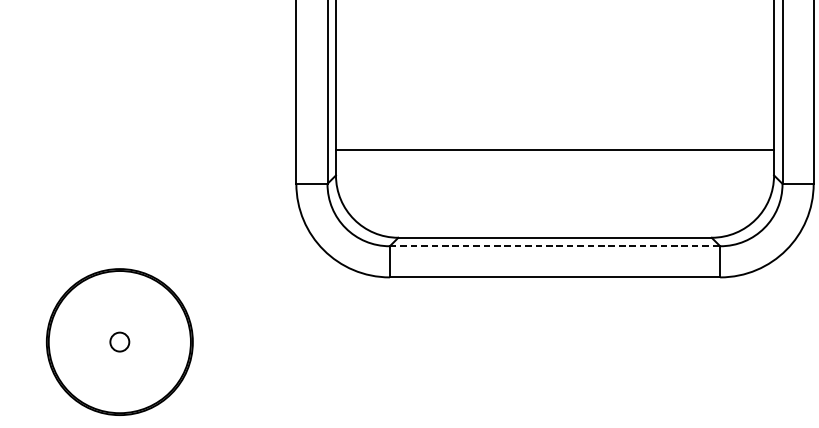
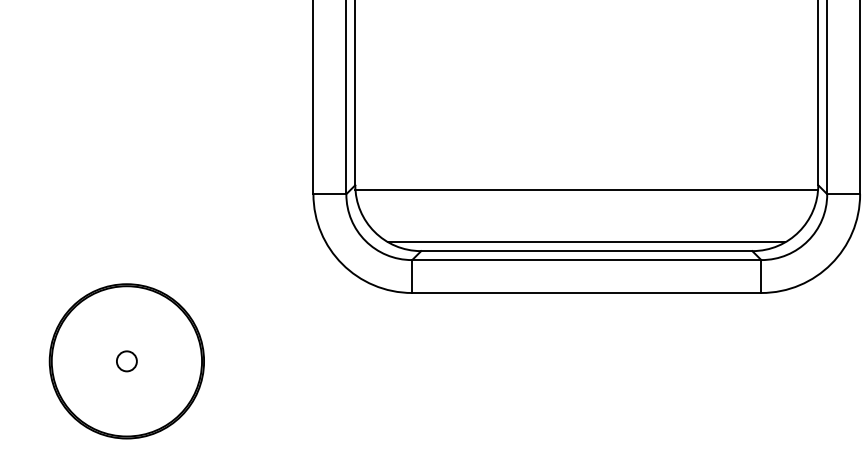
line: (554, 150) -> (586, 189), moved
line: (554, 229) -> (586, 242), added
line: (554, 246) -> (586, 260), dashed -> solid

